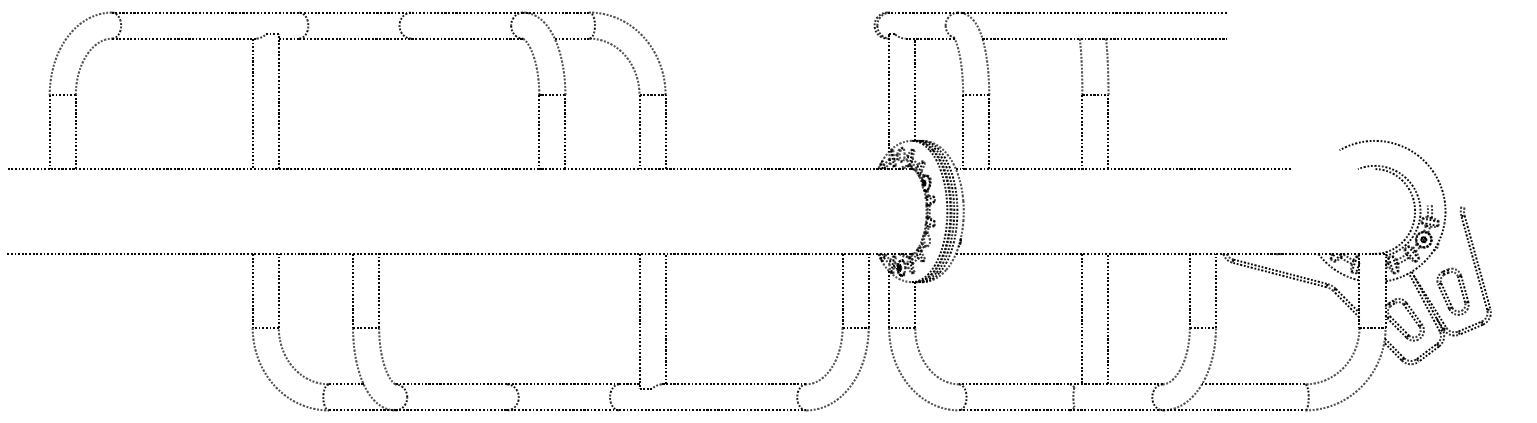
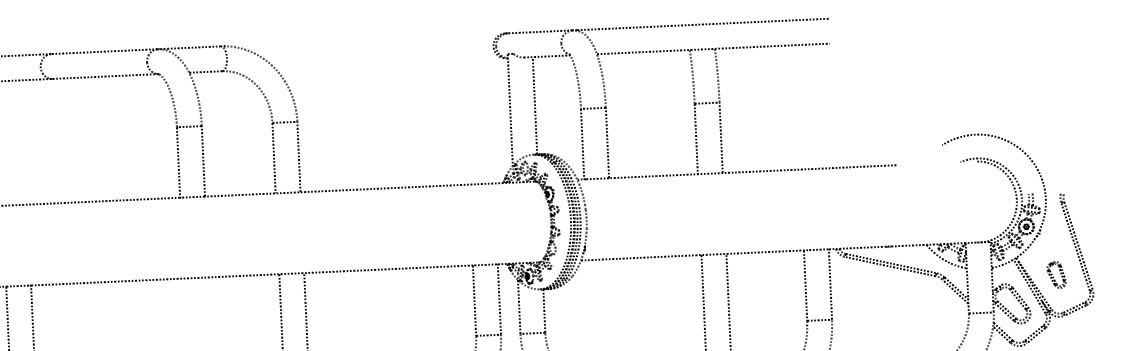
part: (1452, 291) -> (1055, 274), size x0.6

